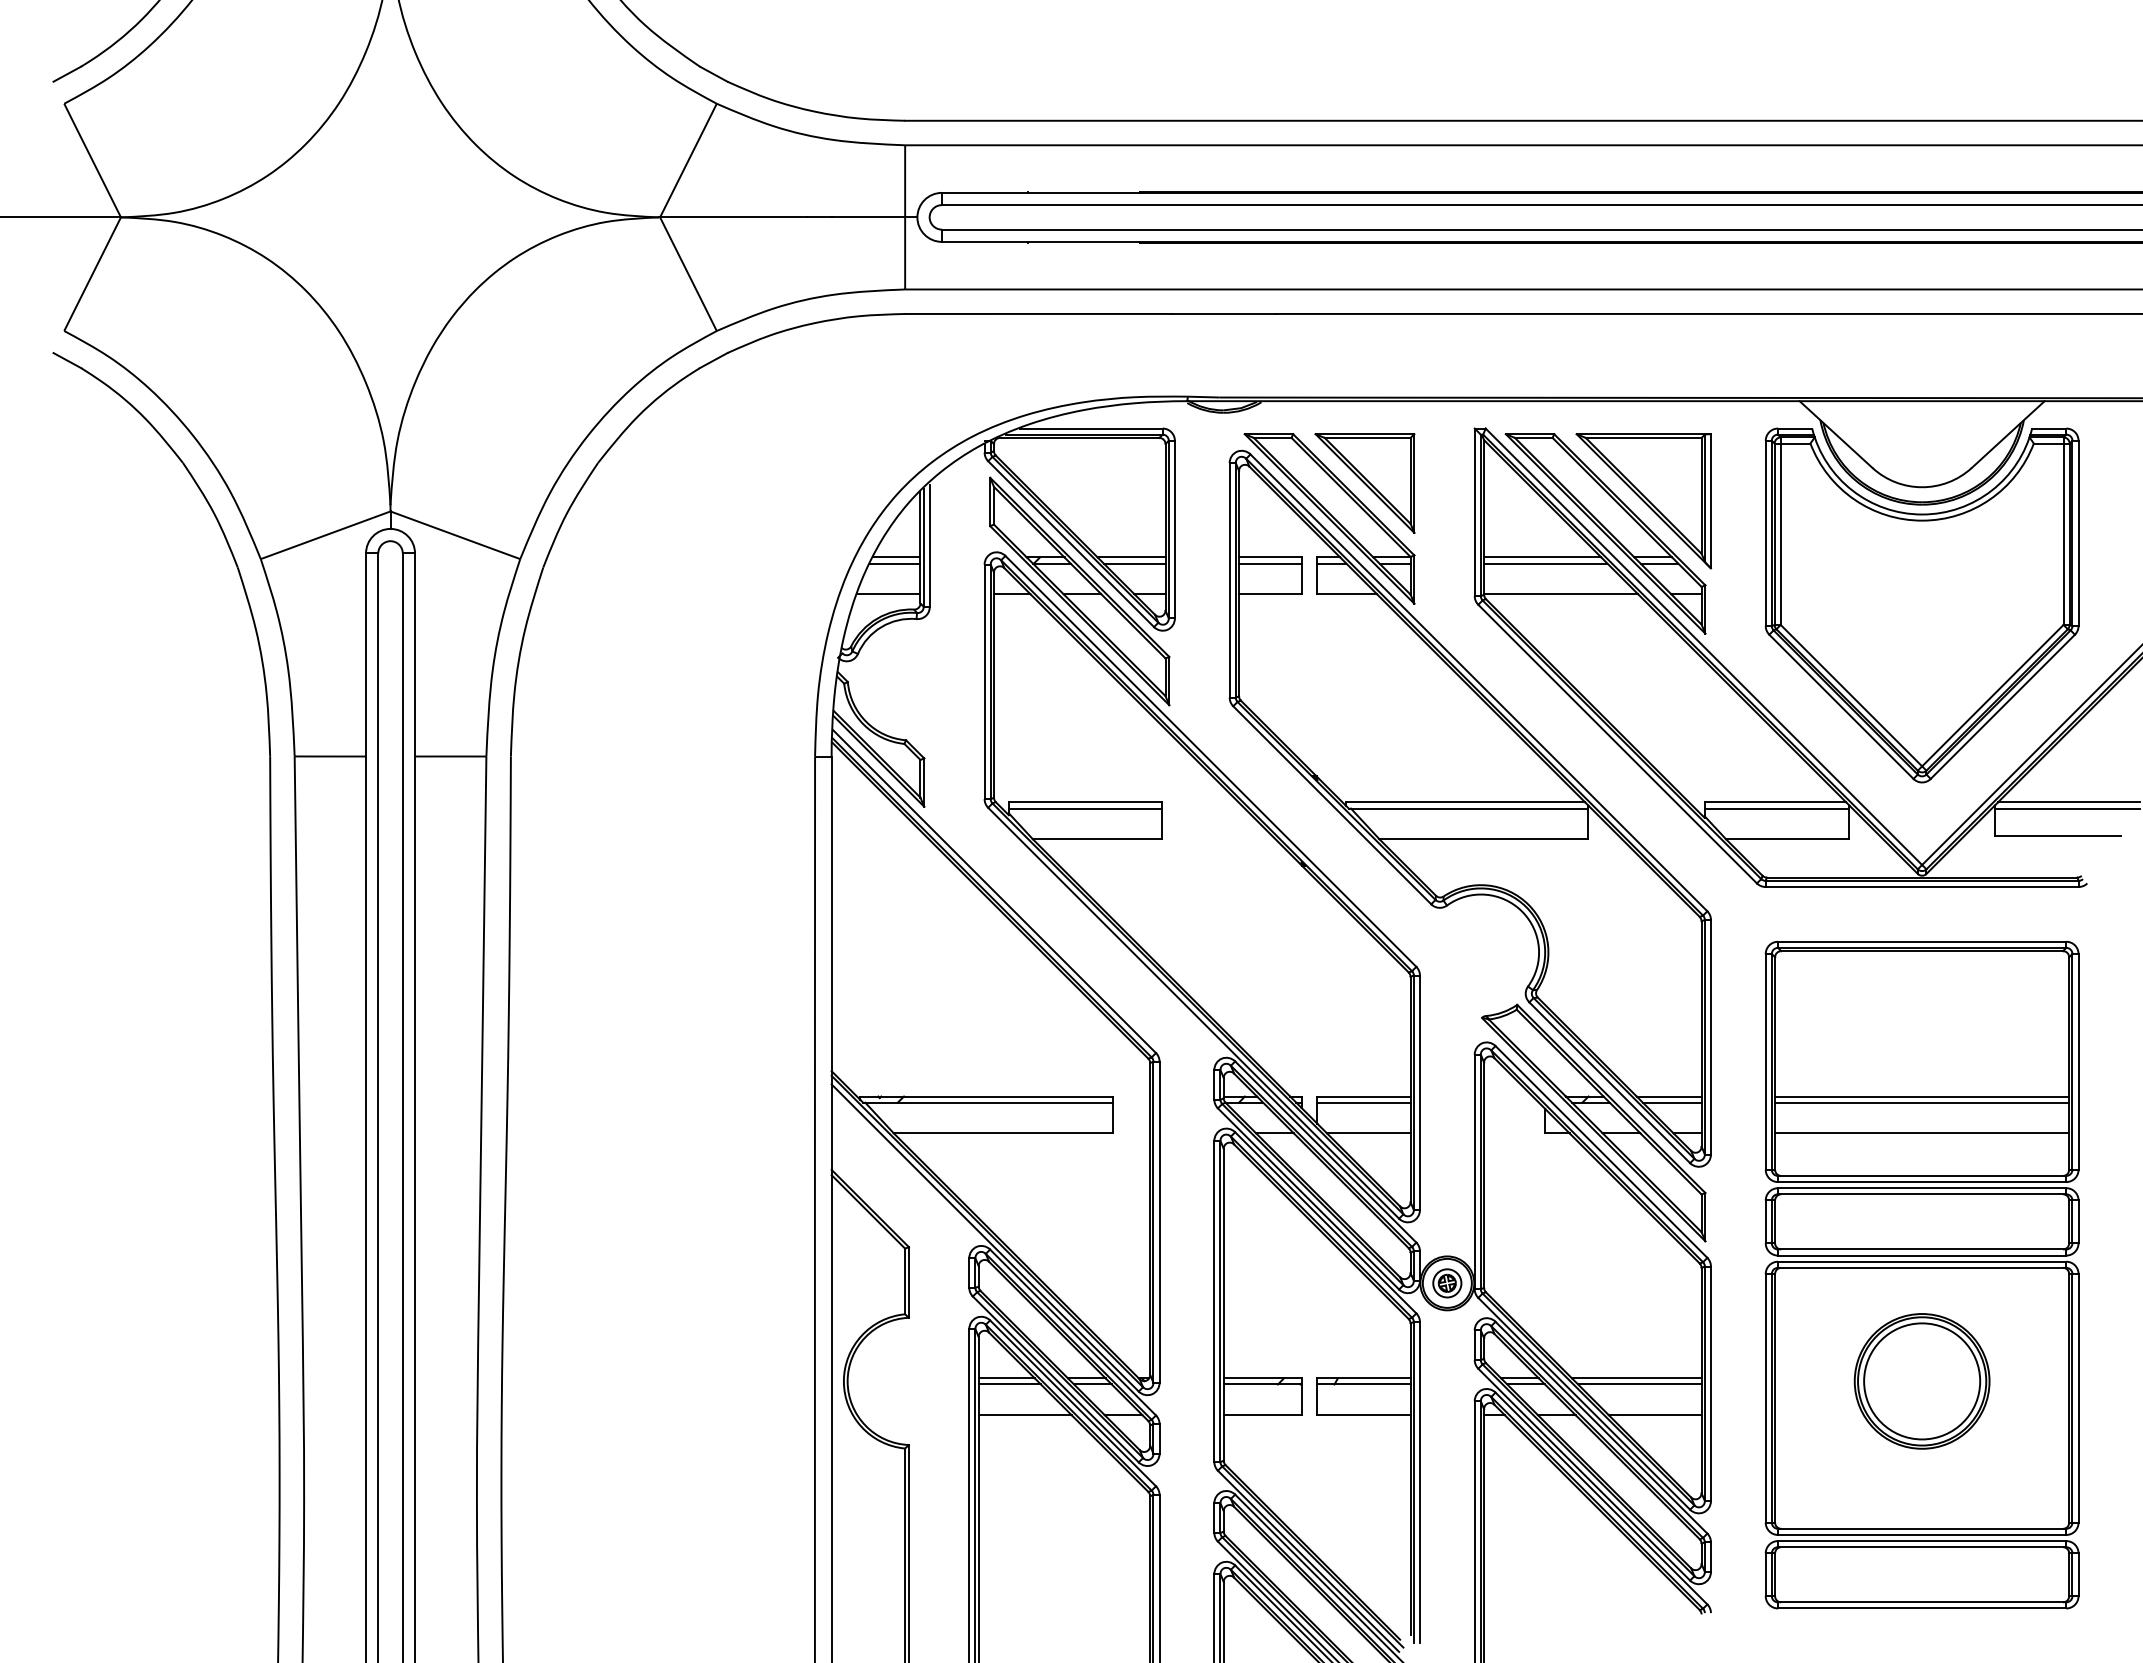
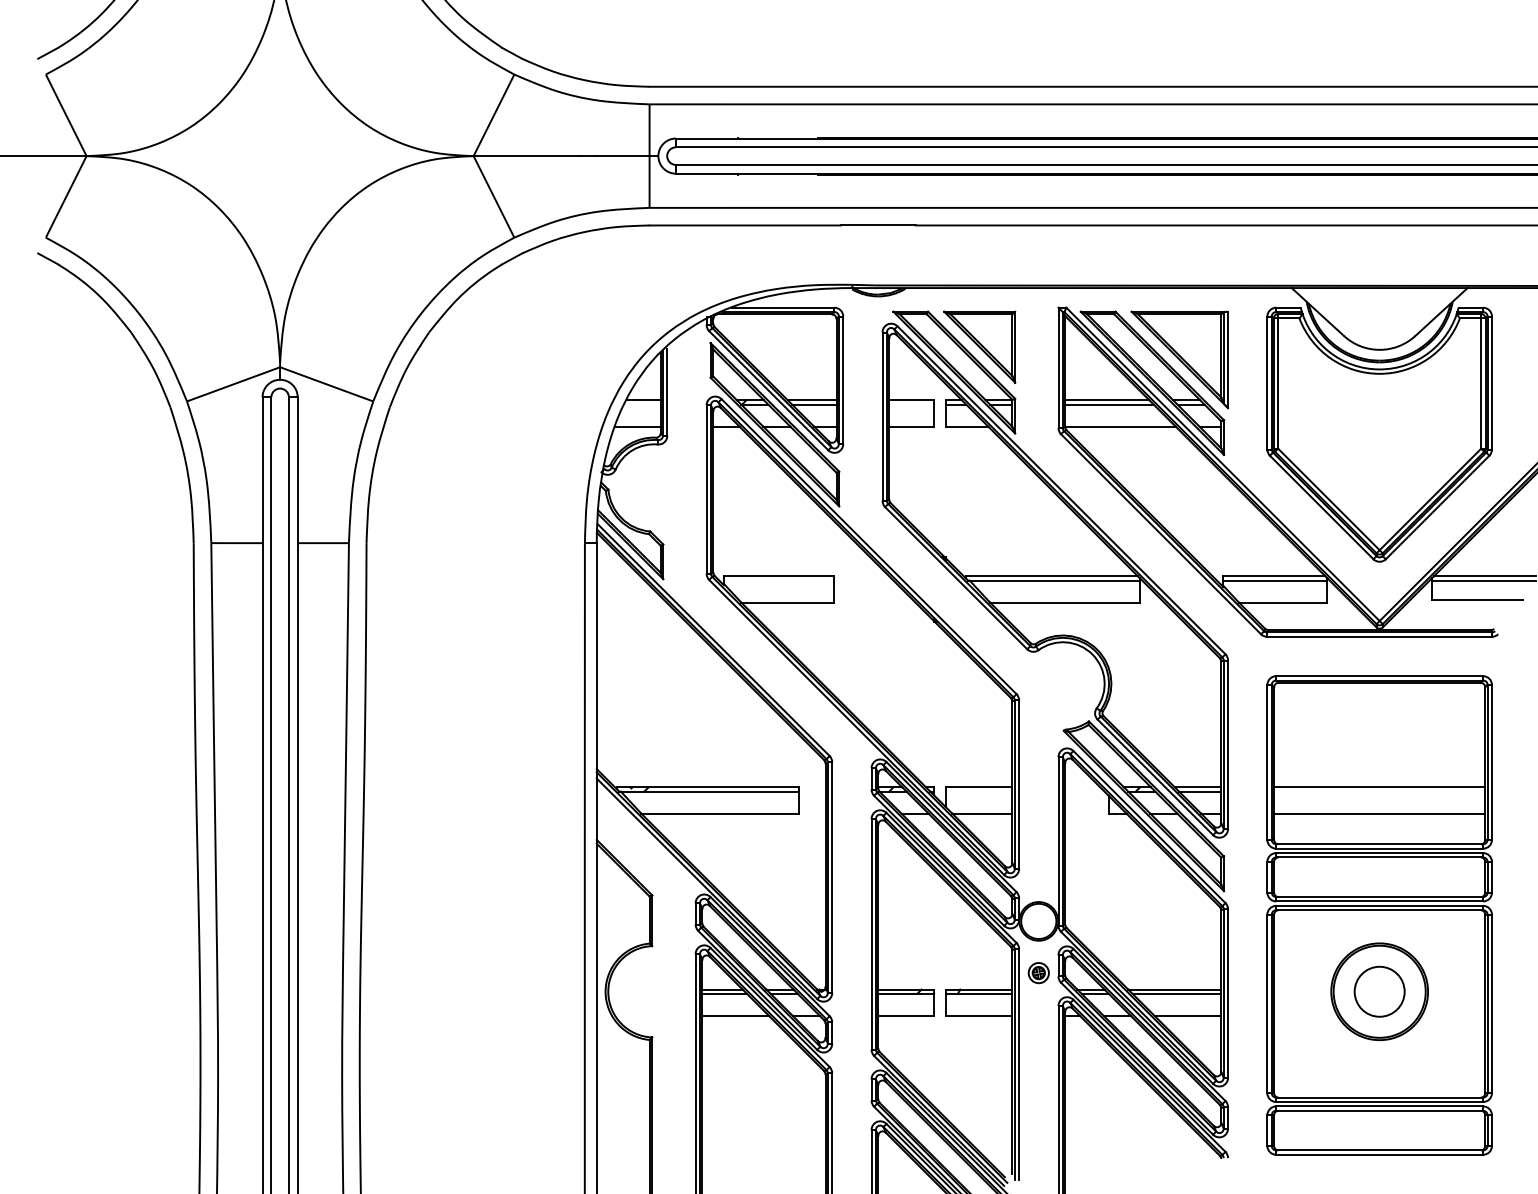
line: (895, 563) -> (642, 404), removed
line: (1270, 563) -> (911, 404), removed
line: (1085, 808) -> (779, 580), removed
line: (1363, 1102) -> (978, 791), removed
line: (1922, 1102) -> (1379, 791), removed
part: (1447, 1283) -> (1038, 973), moved
circle: (1922, 1381) -> (1379, 991), size x0.6

